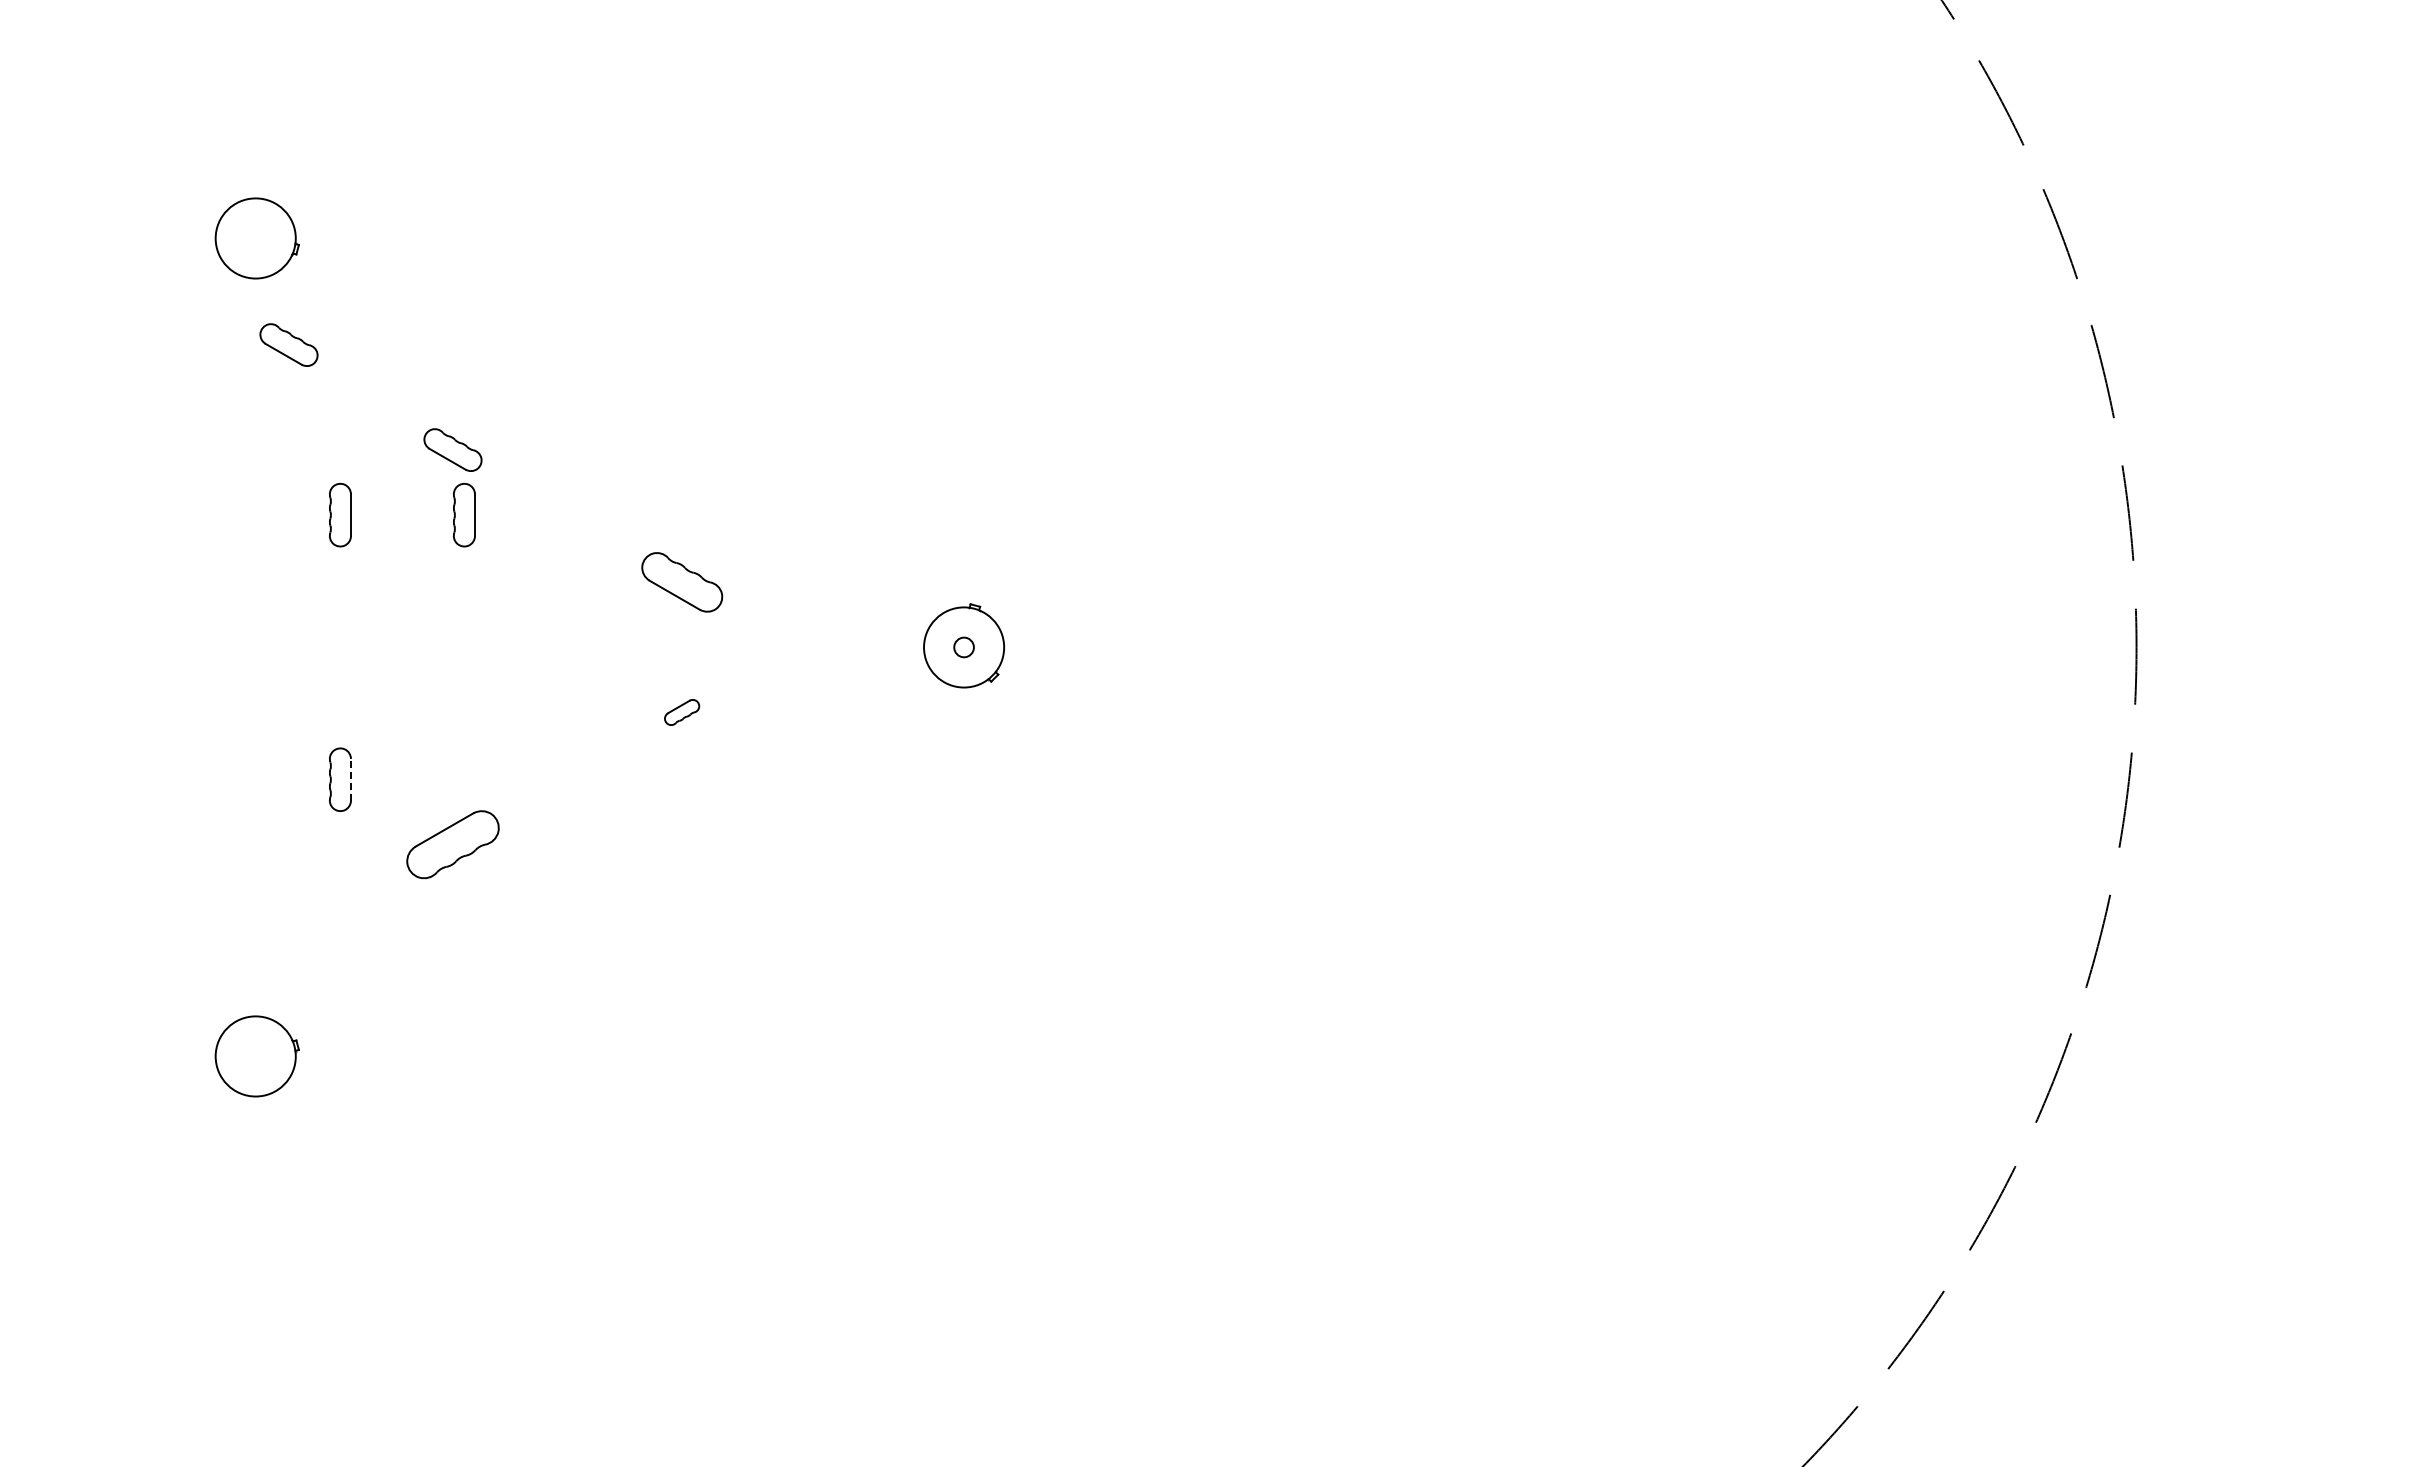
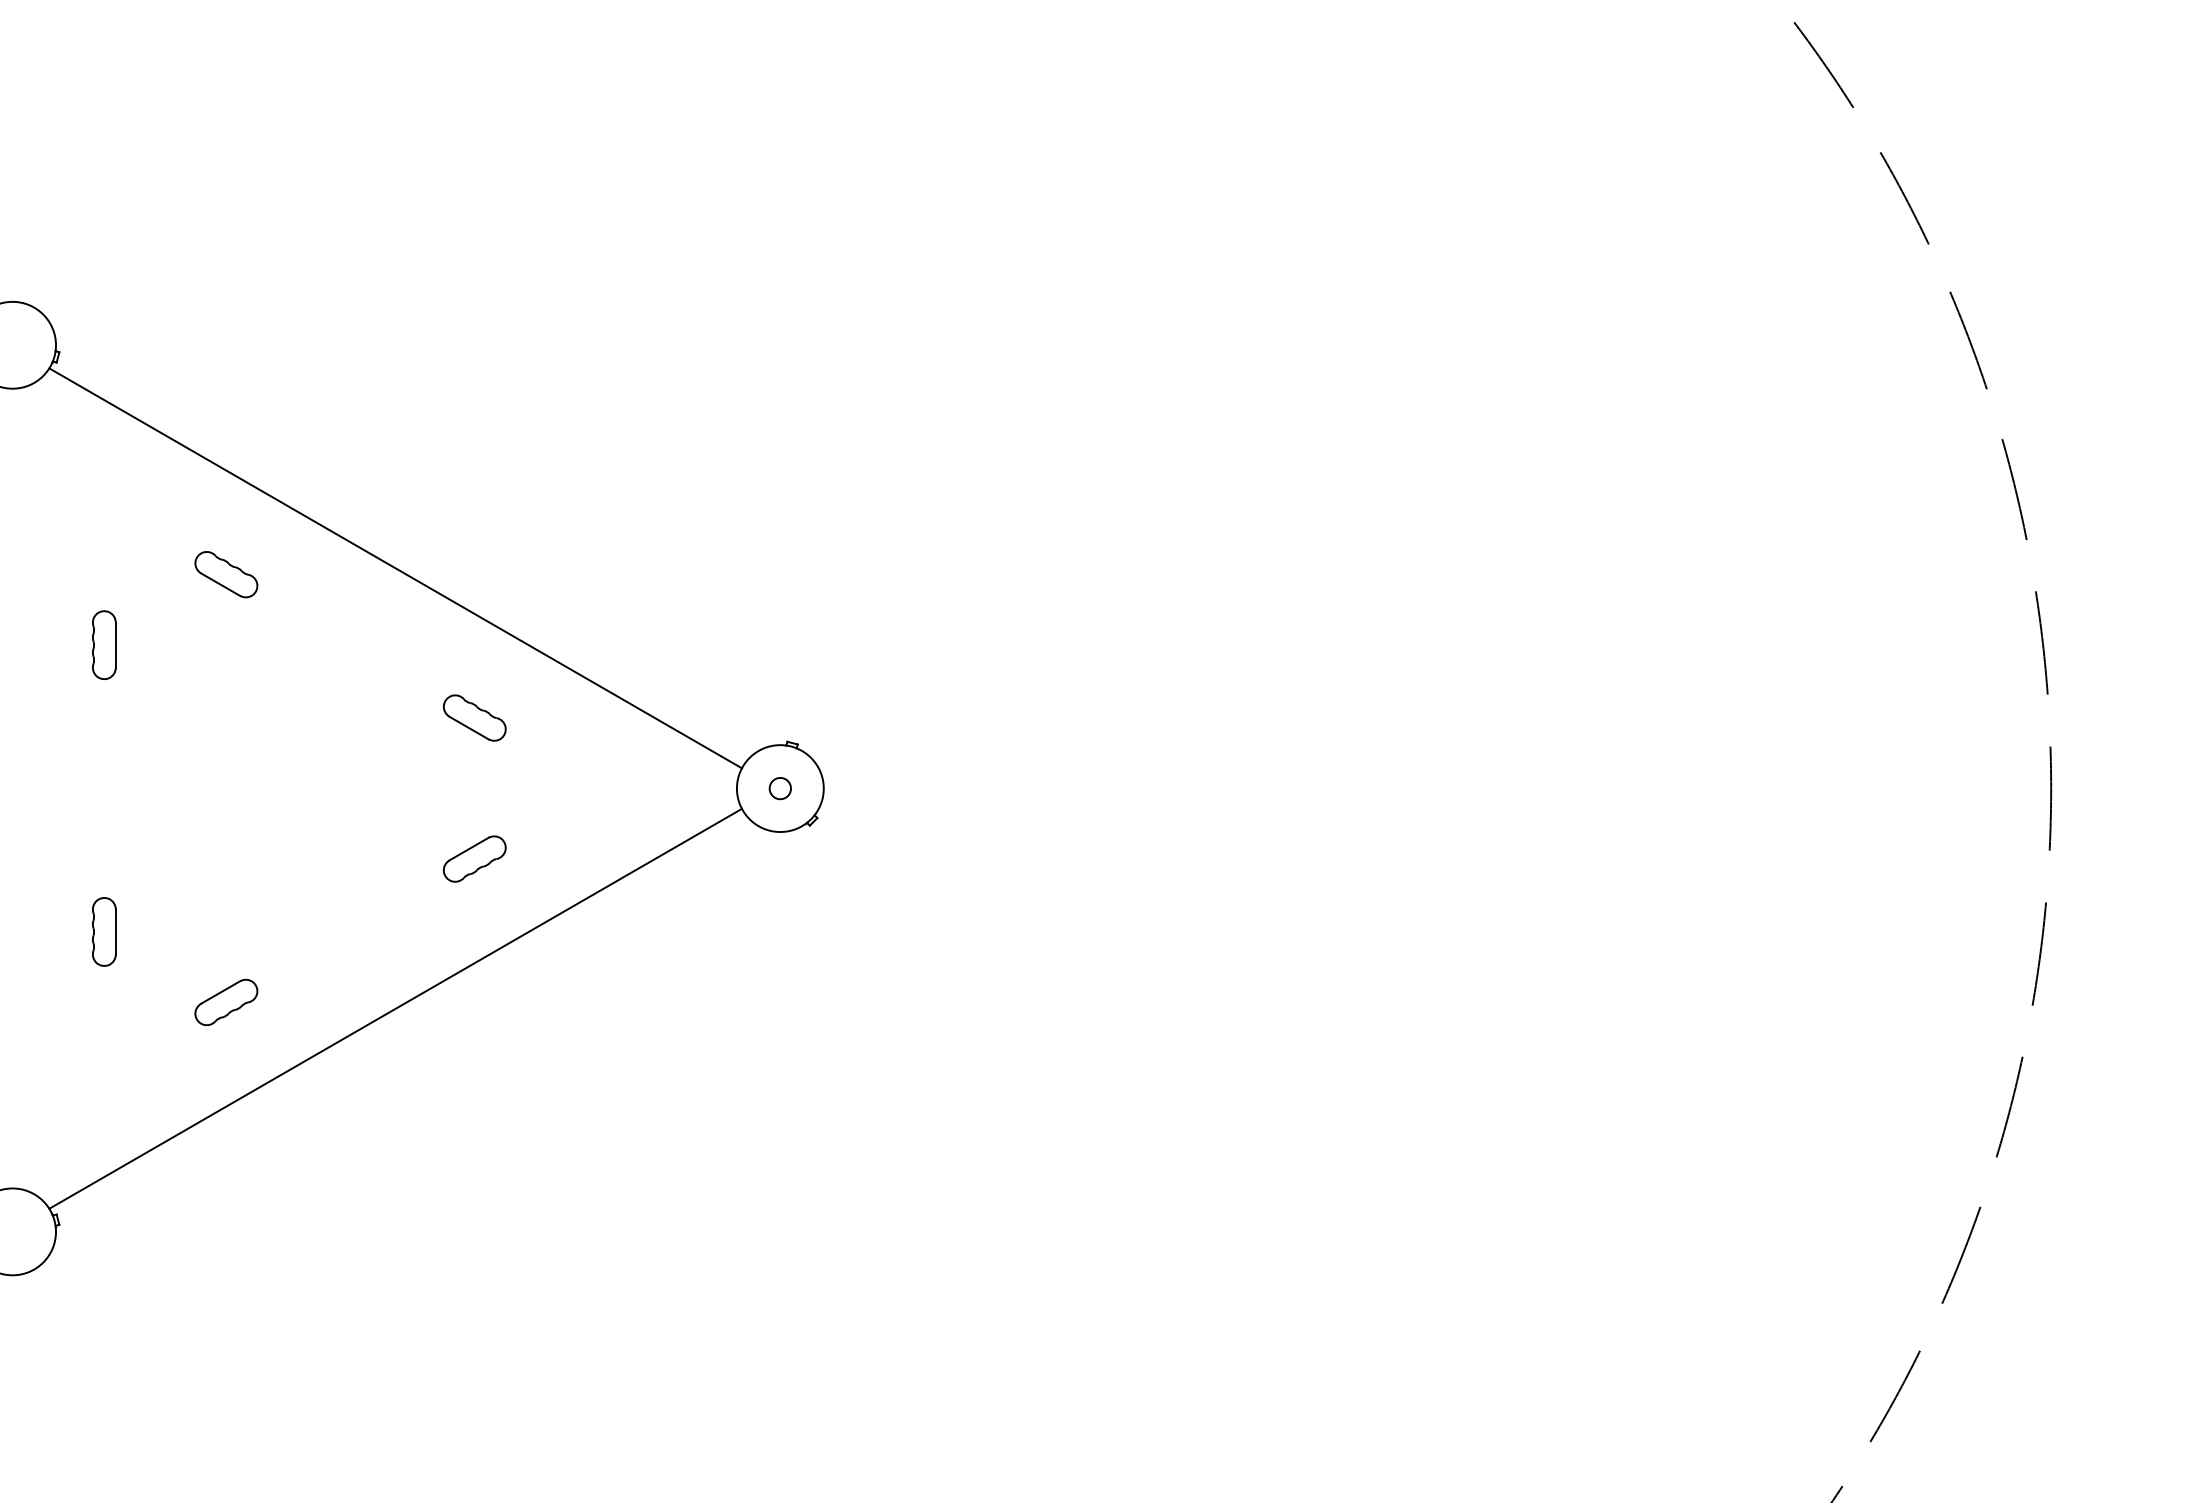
part: (288, 344) -> (48, 460), removed
line: (608, 443) -> (394, 567), added
part: (464, 514) -> (238, 644), removed
part: (681, 582) -> (474, 718), size x0.71
part: (681, 712) -> (474, 859), size x1.67
line: (350, 779) -> (115, 931), dashed -> solid
part: (452, 844) -> (225, 1002), size x0.62
line: (608, 850) -> (394, 1008), added

